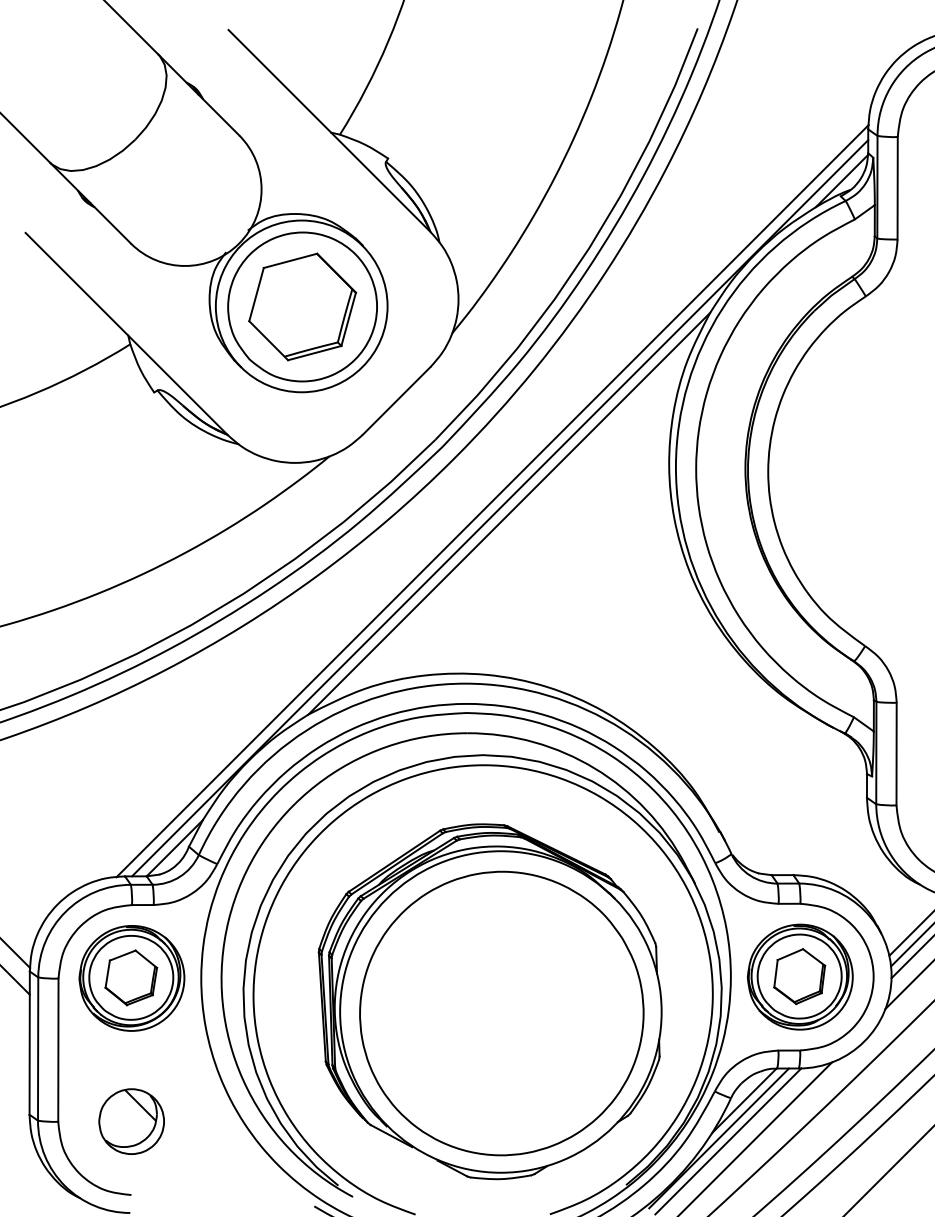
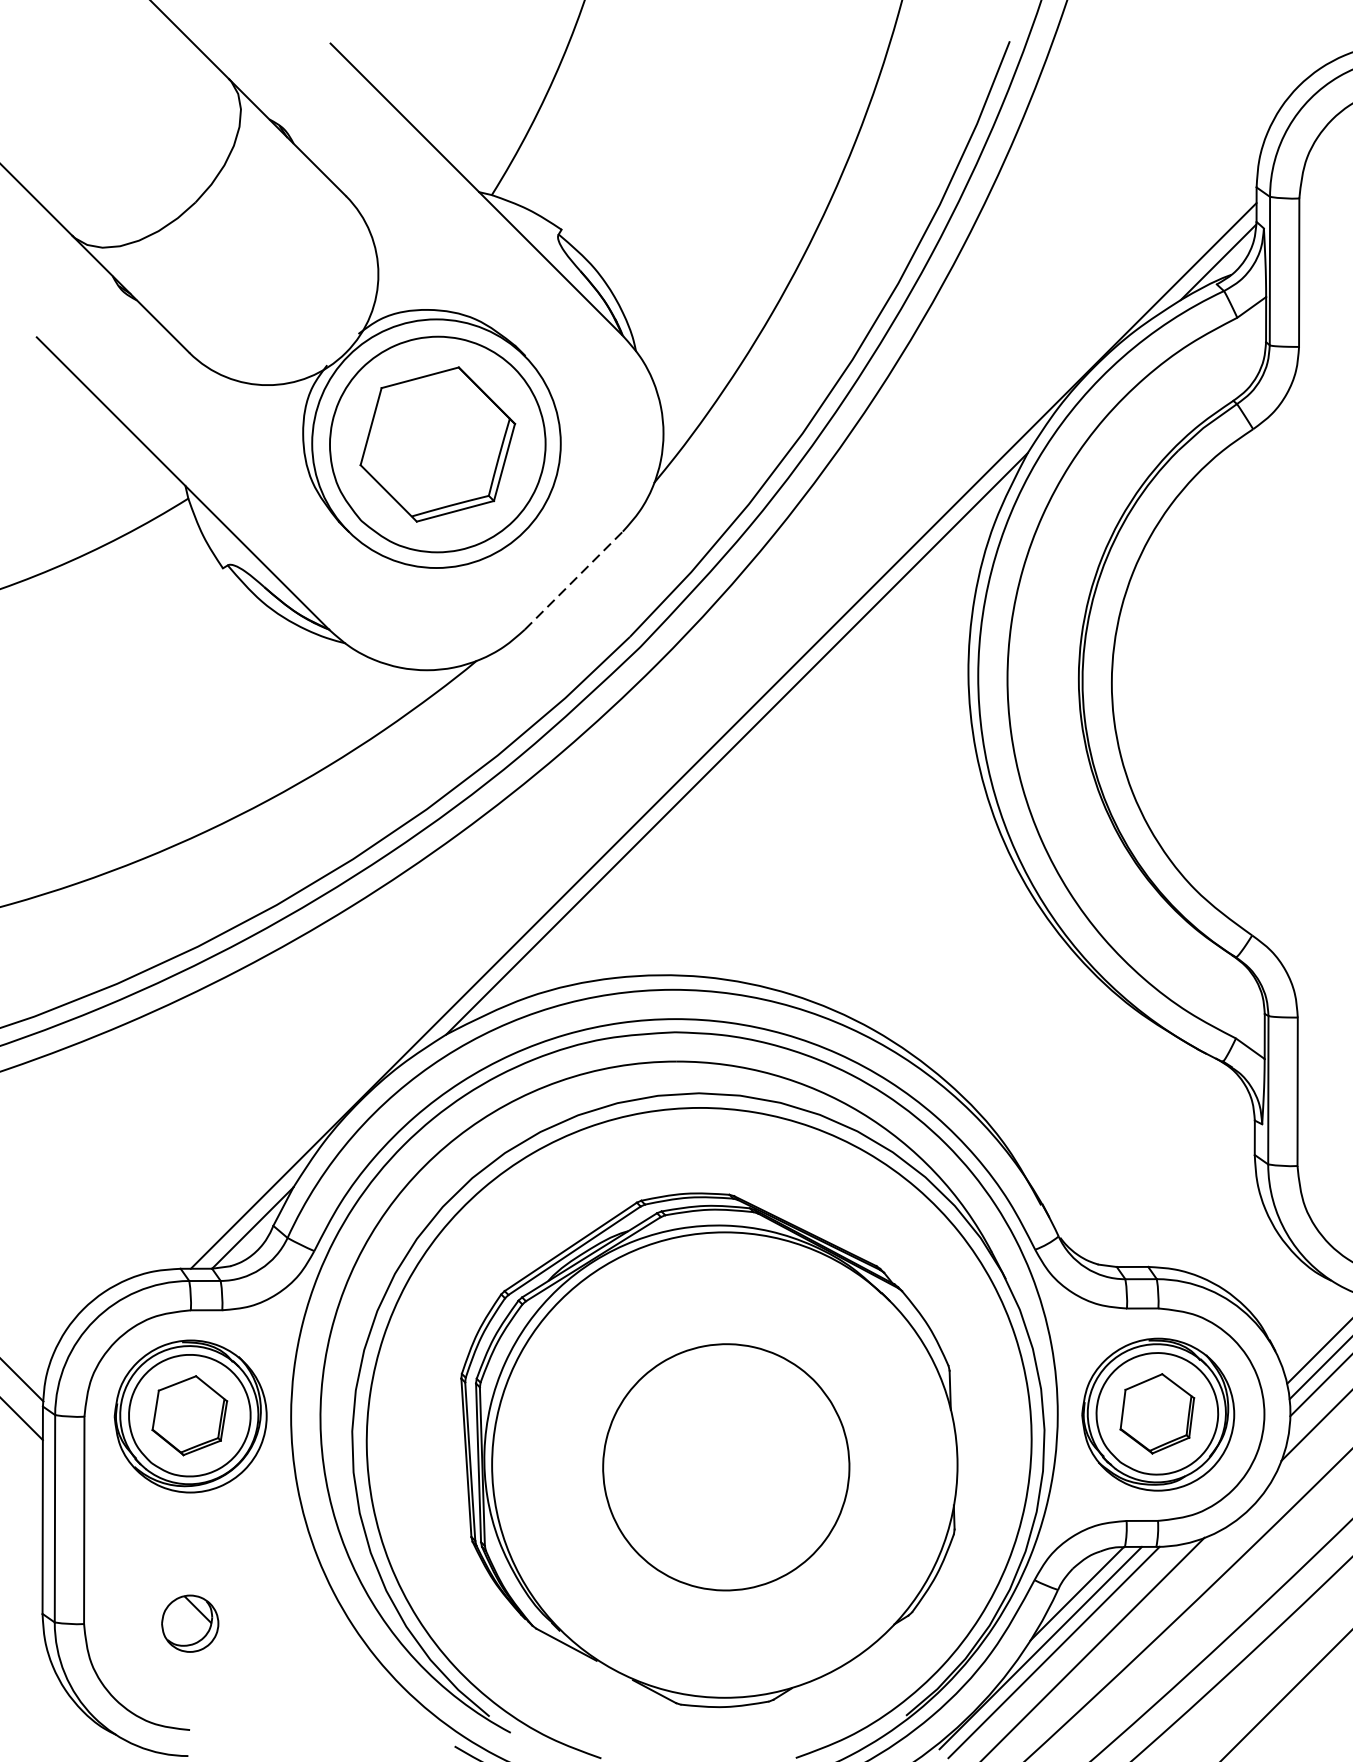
line: (396, 401) -> (573, 581), solid -> dashed
line: (492, 501) -> (712, 726), removed
part: (501, 1013) -> (725, 1467), size x0.6
part: (131, 1121) -> (190, 1623), size x0.6

